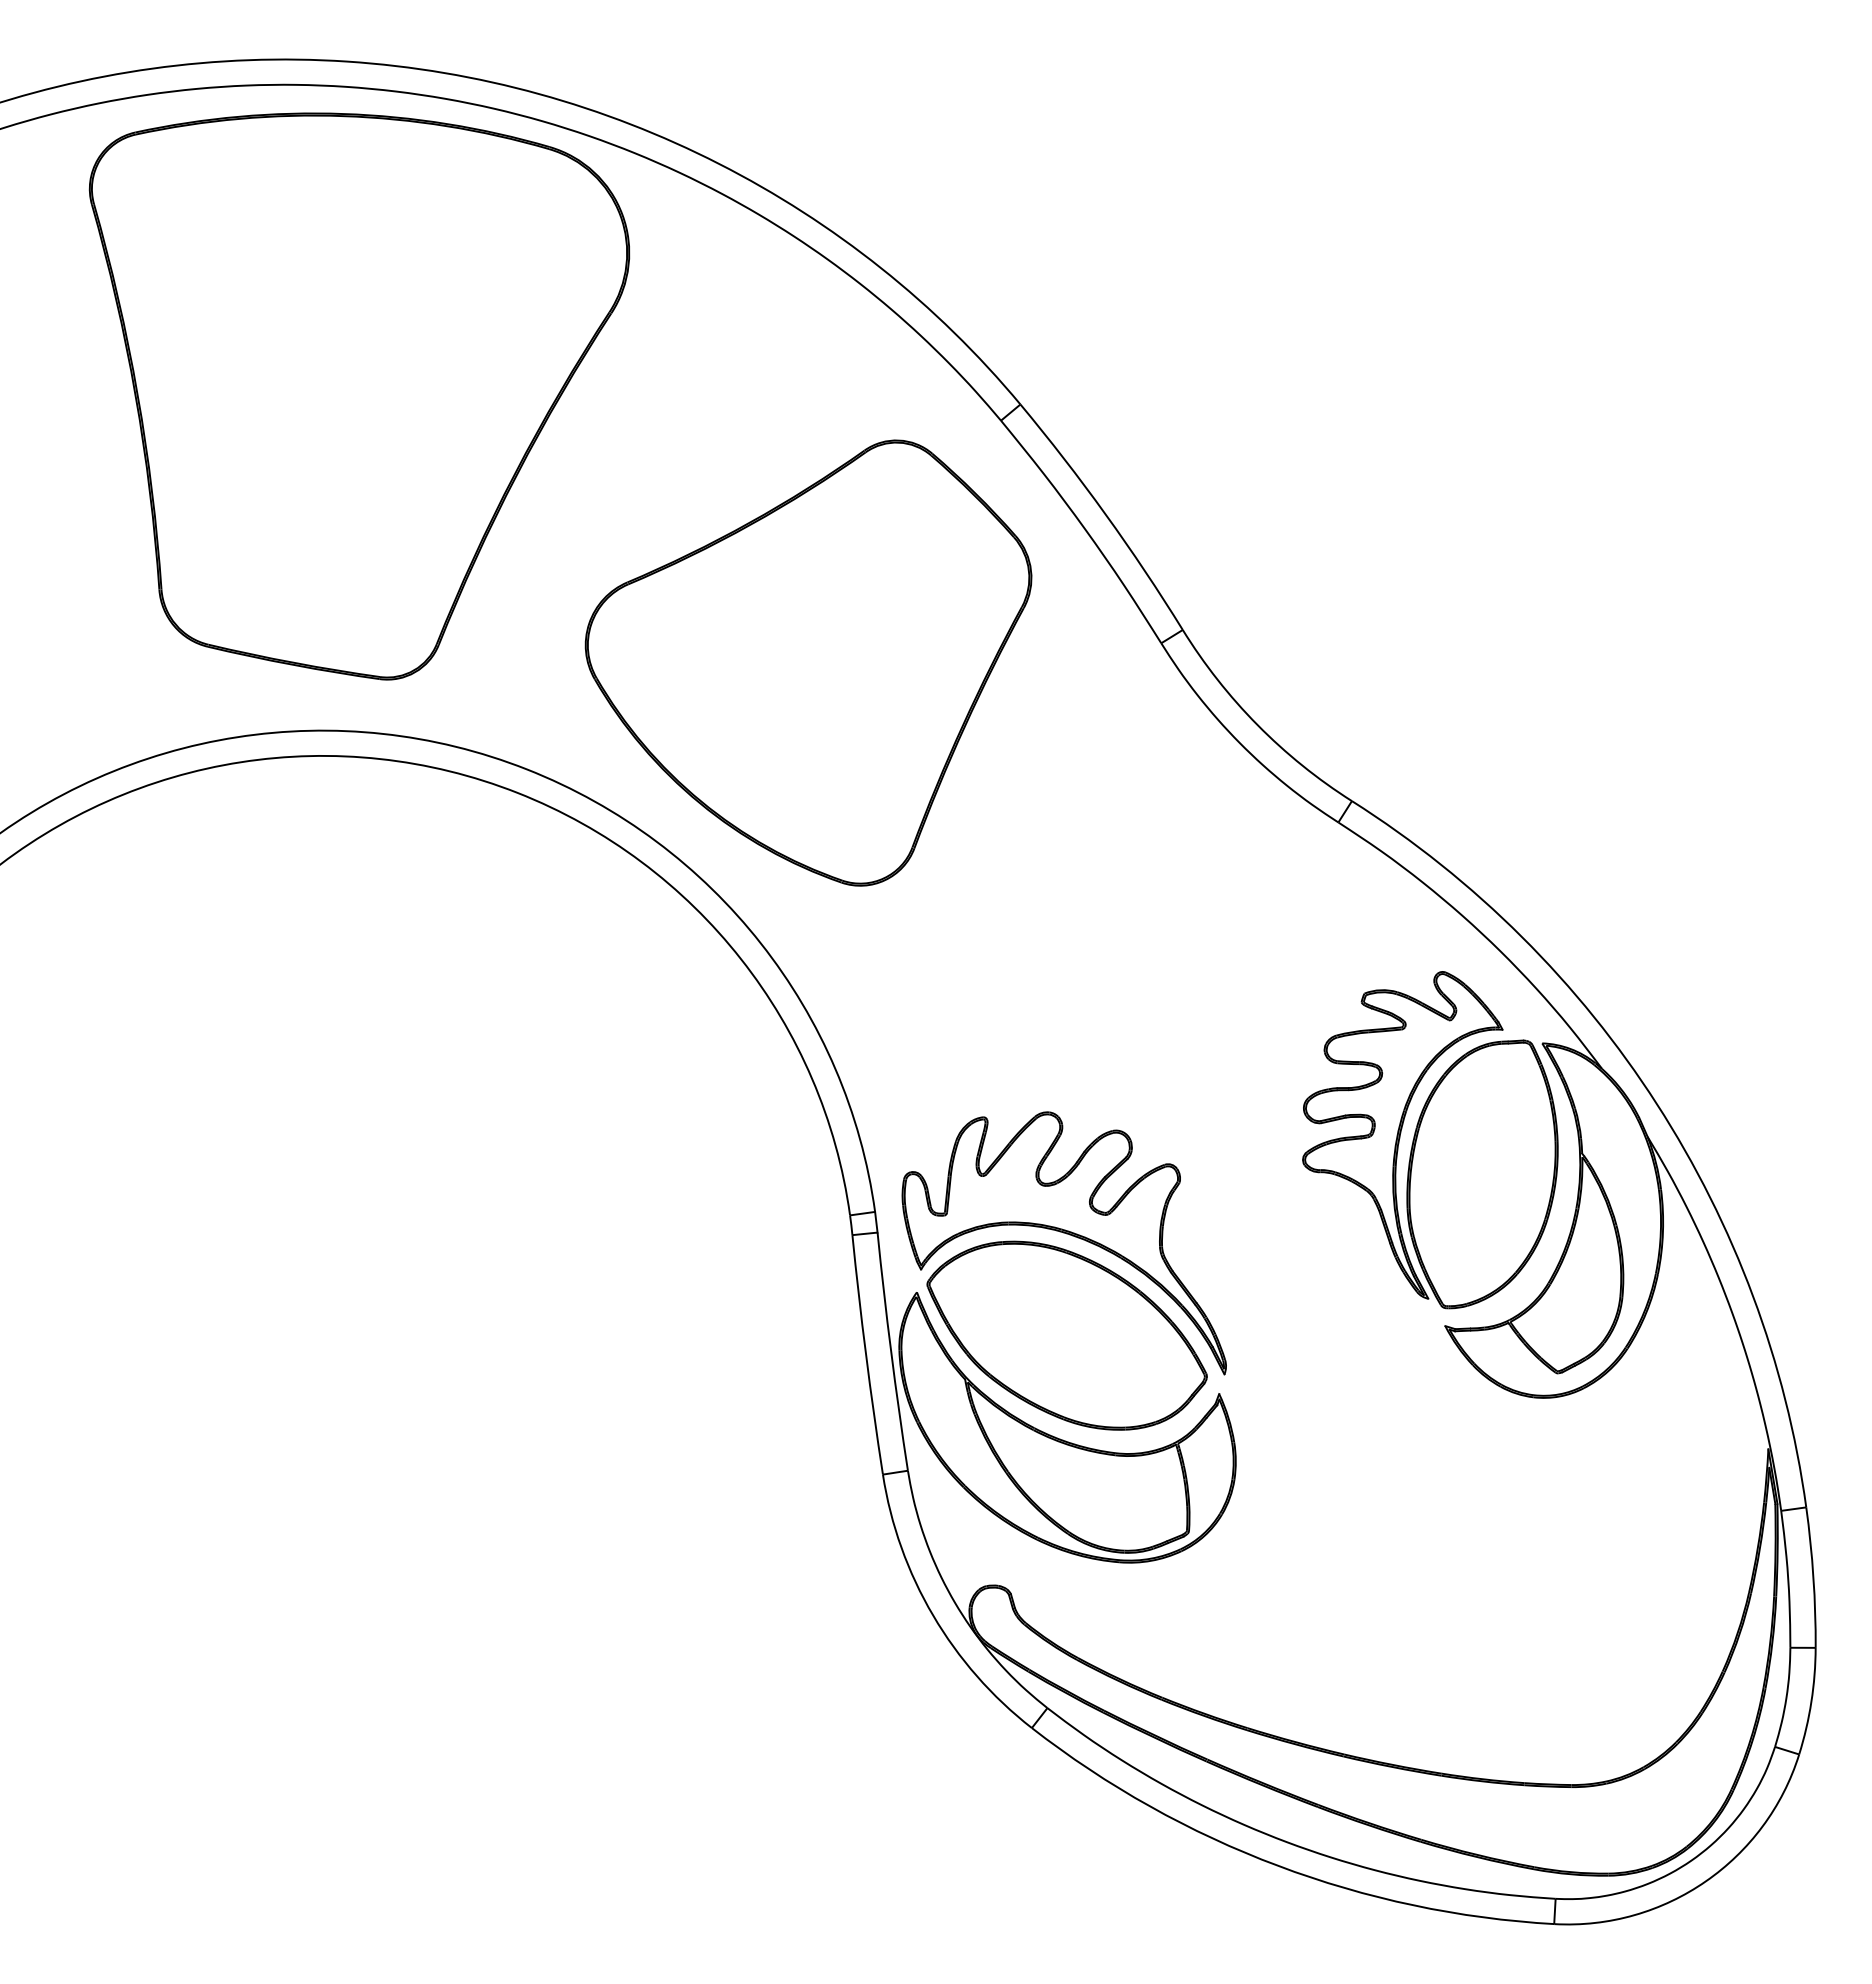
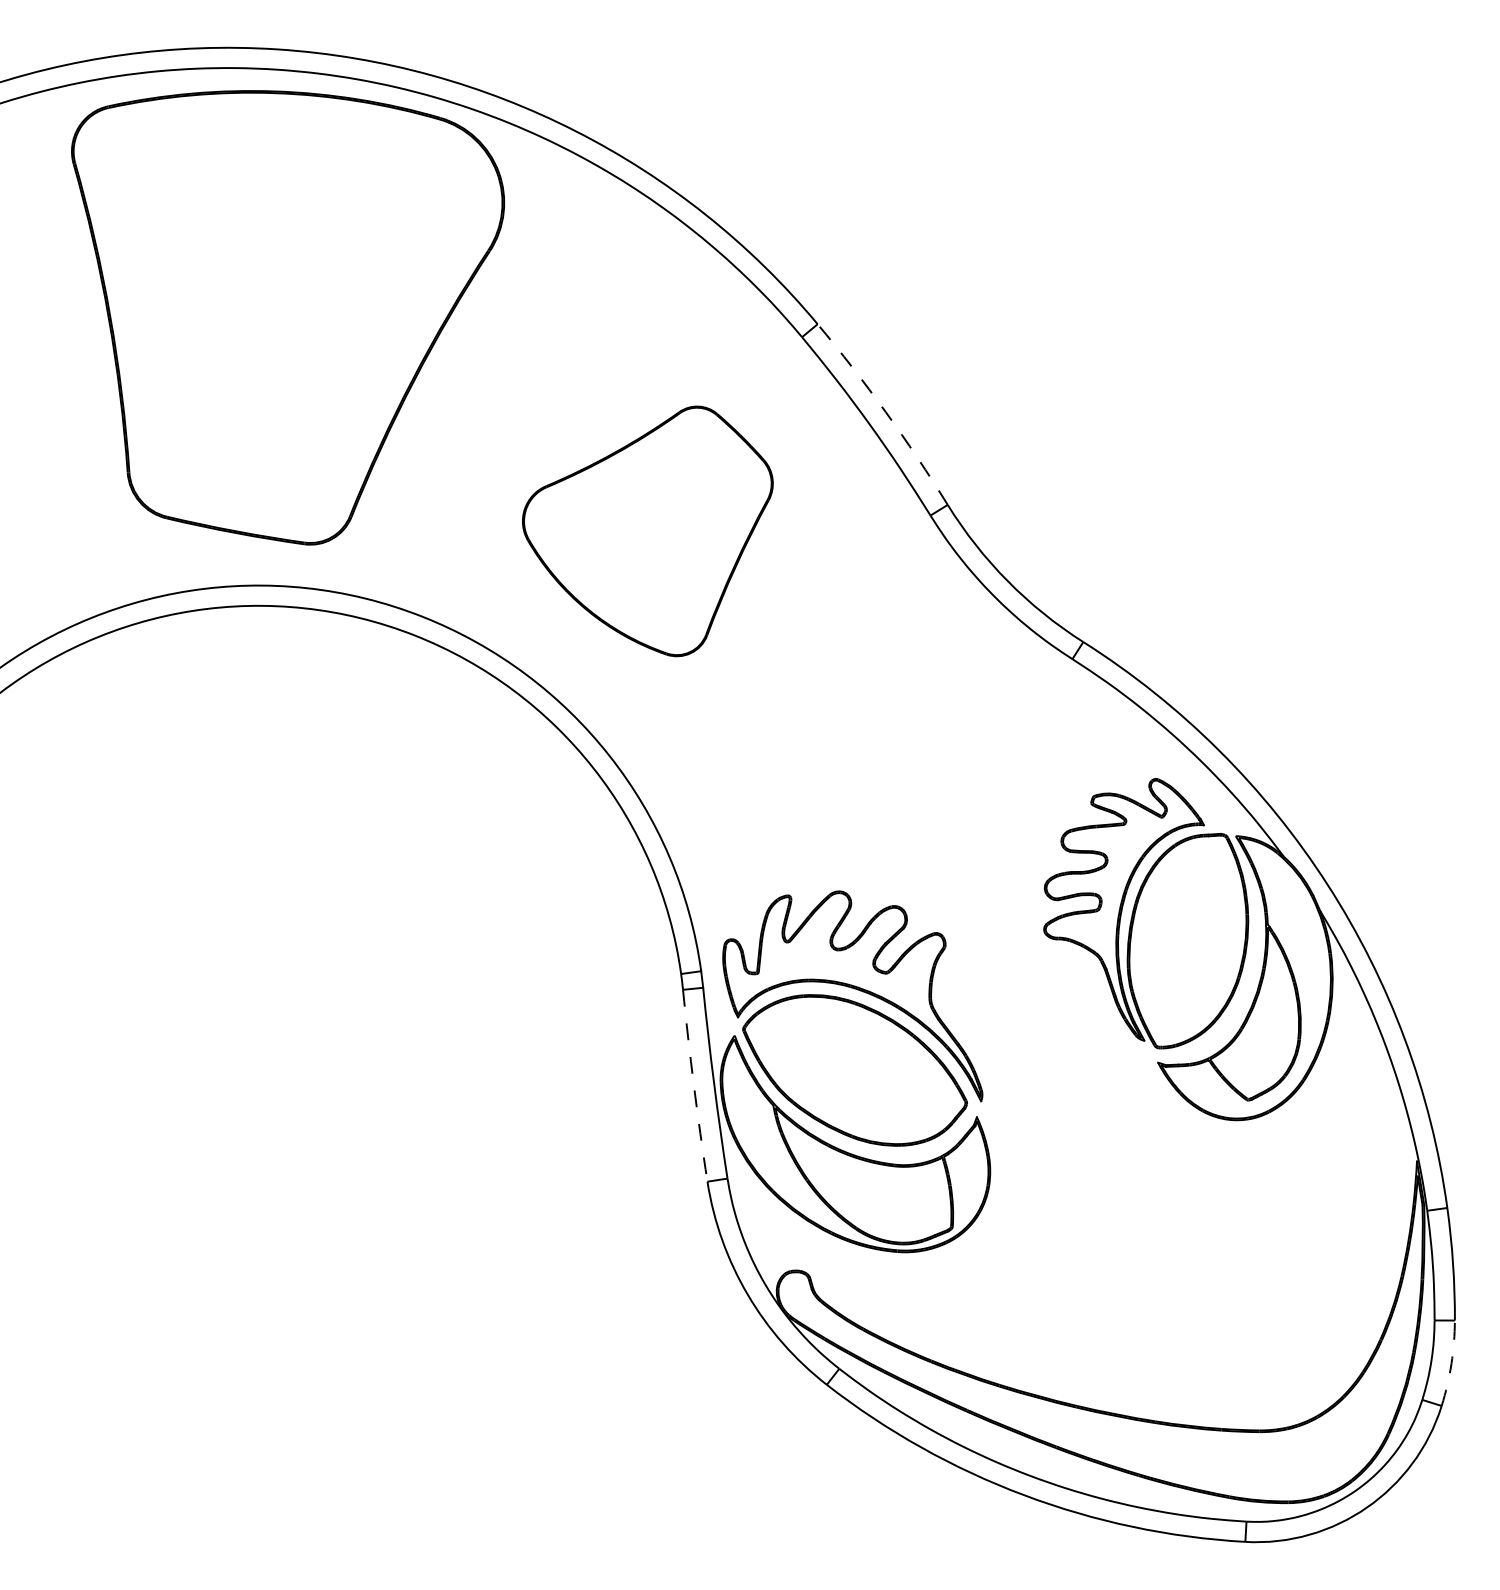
arc: (1105, 514) -> (885, 412), solid -> dashed
part: (808, 662) -> (647, 530), size x0.7
arc: (866, 1355) -> (694, 1086), solid -> dashed
arc: (1811, 1701) -> (1451, 1363), solid -> dashed

